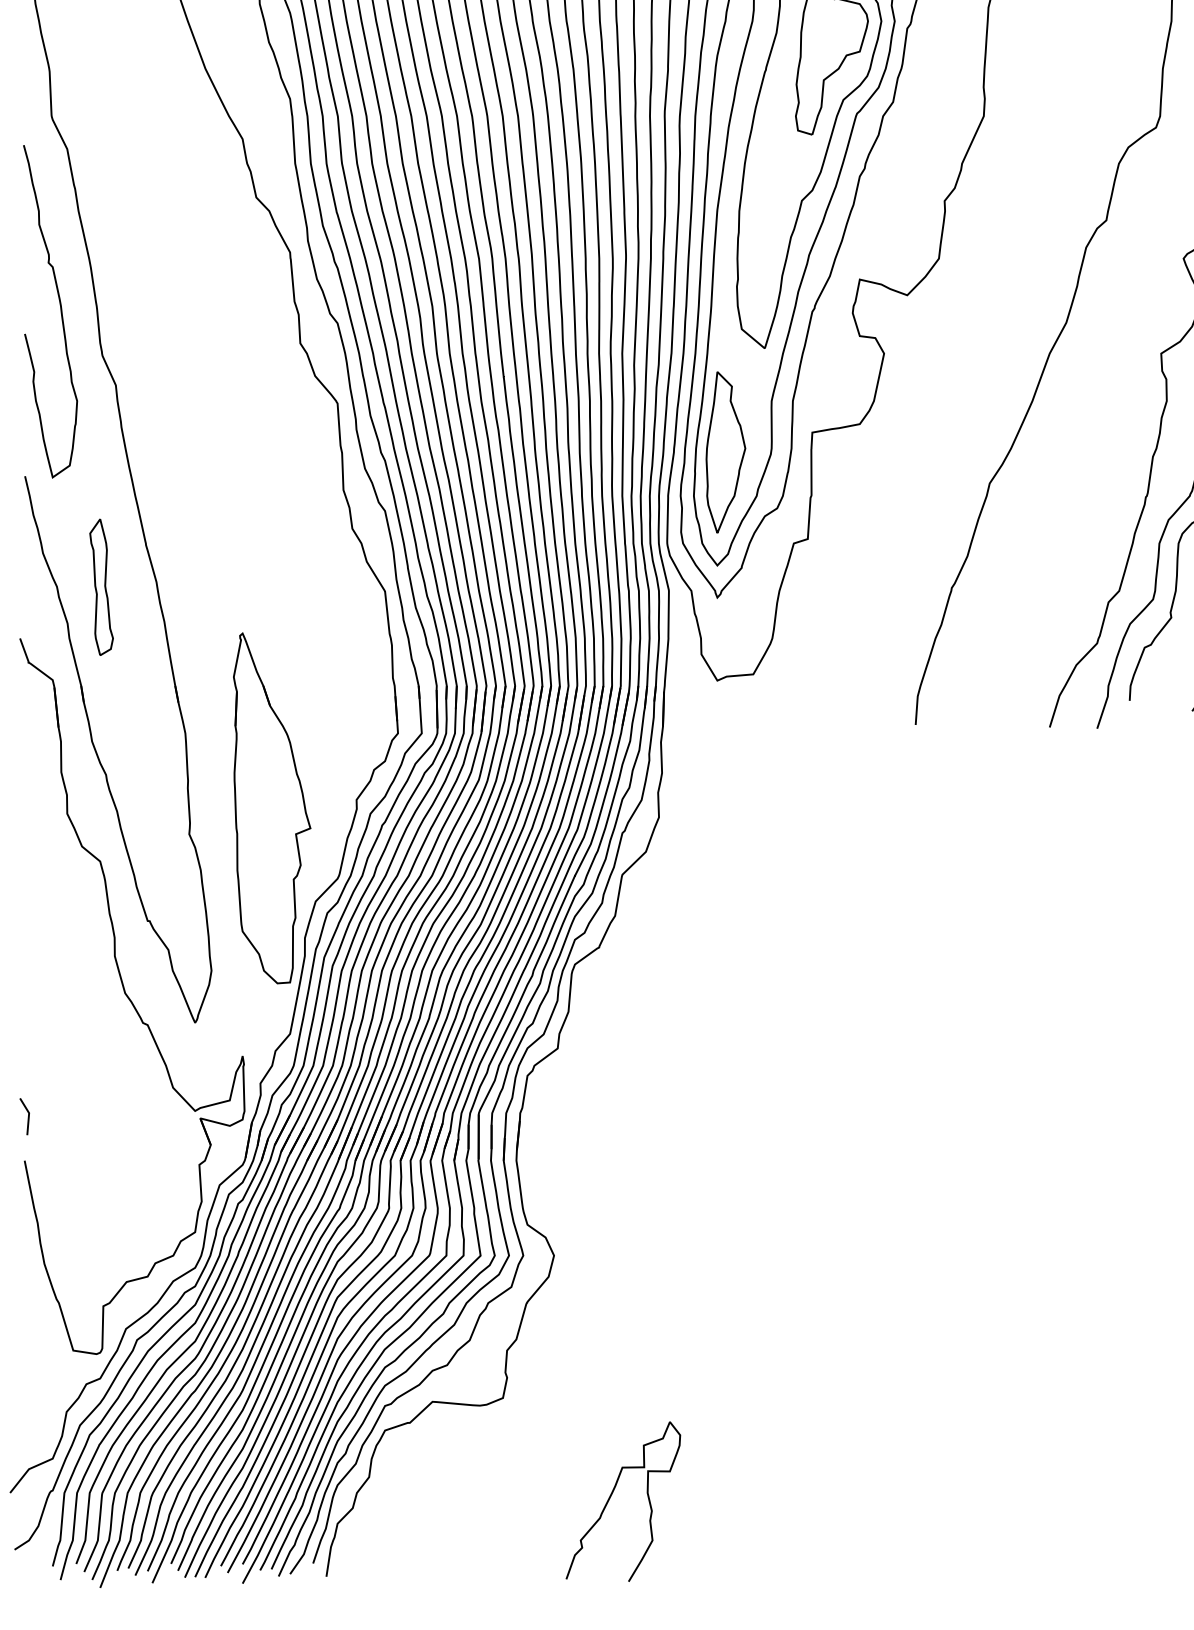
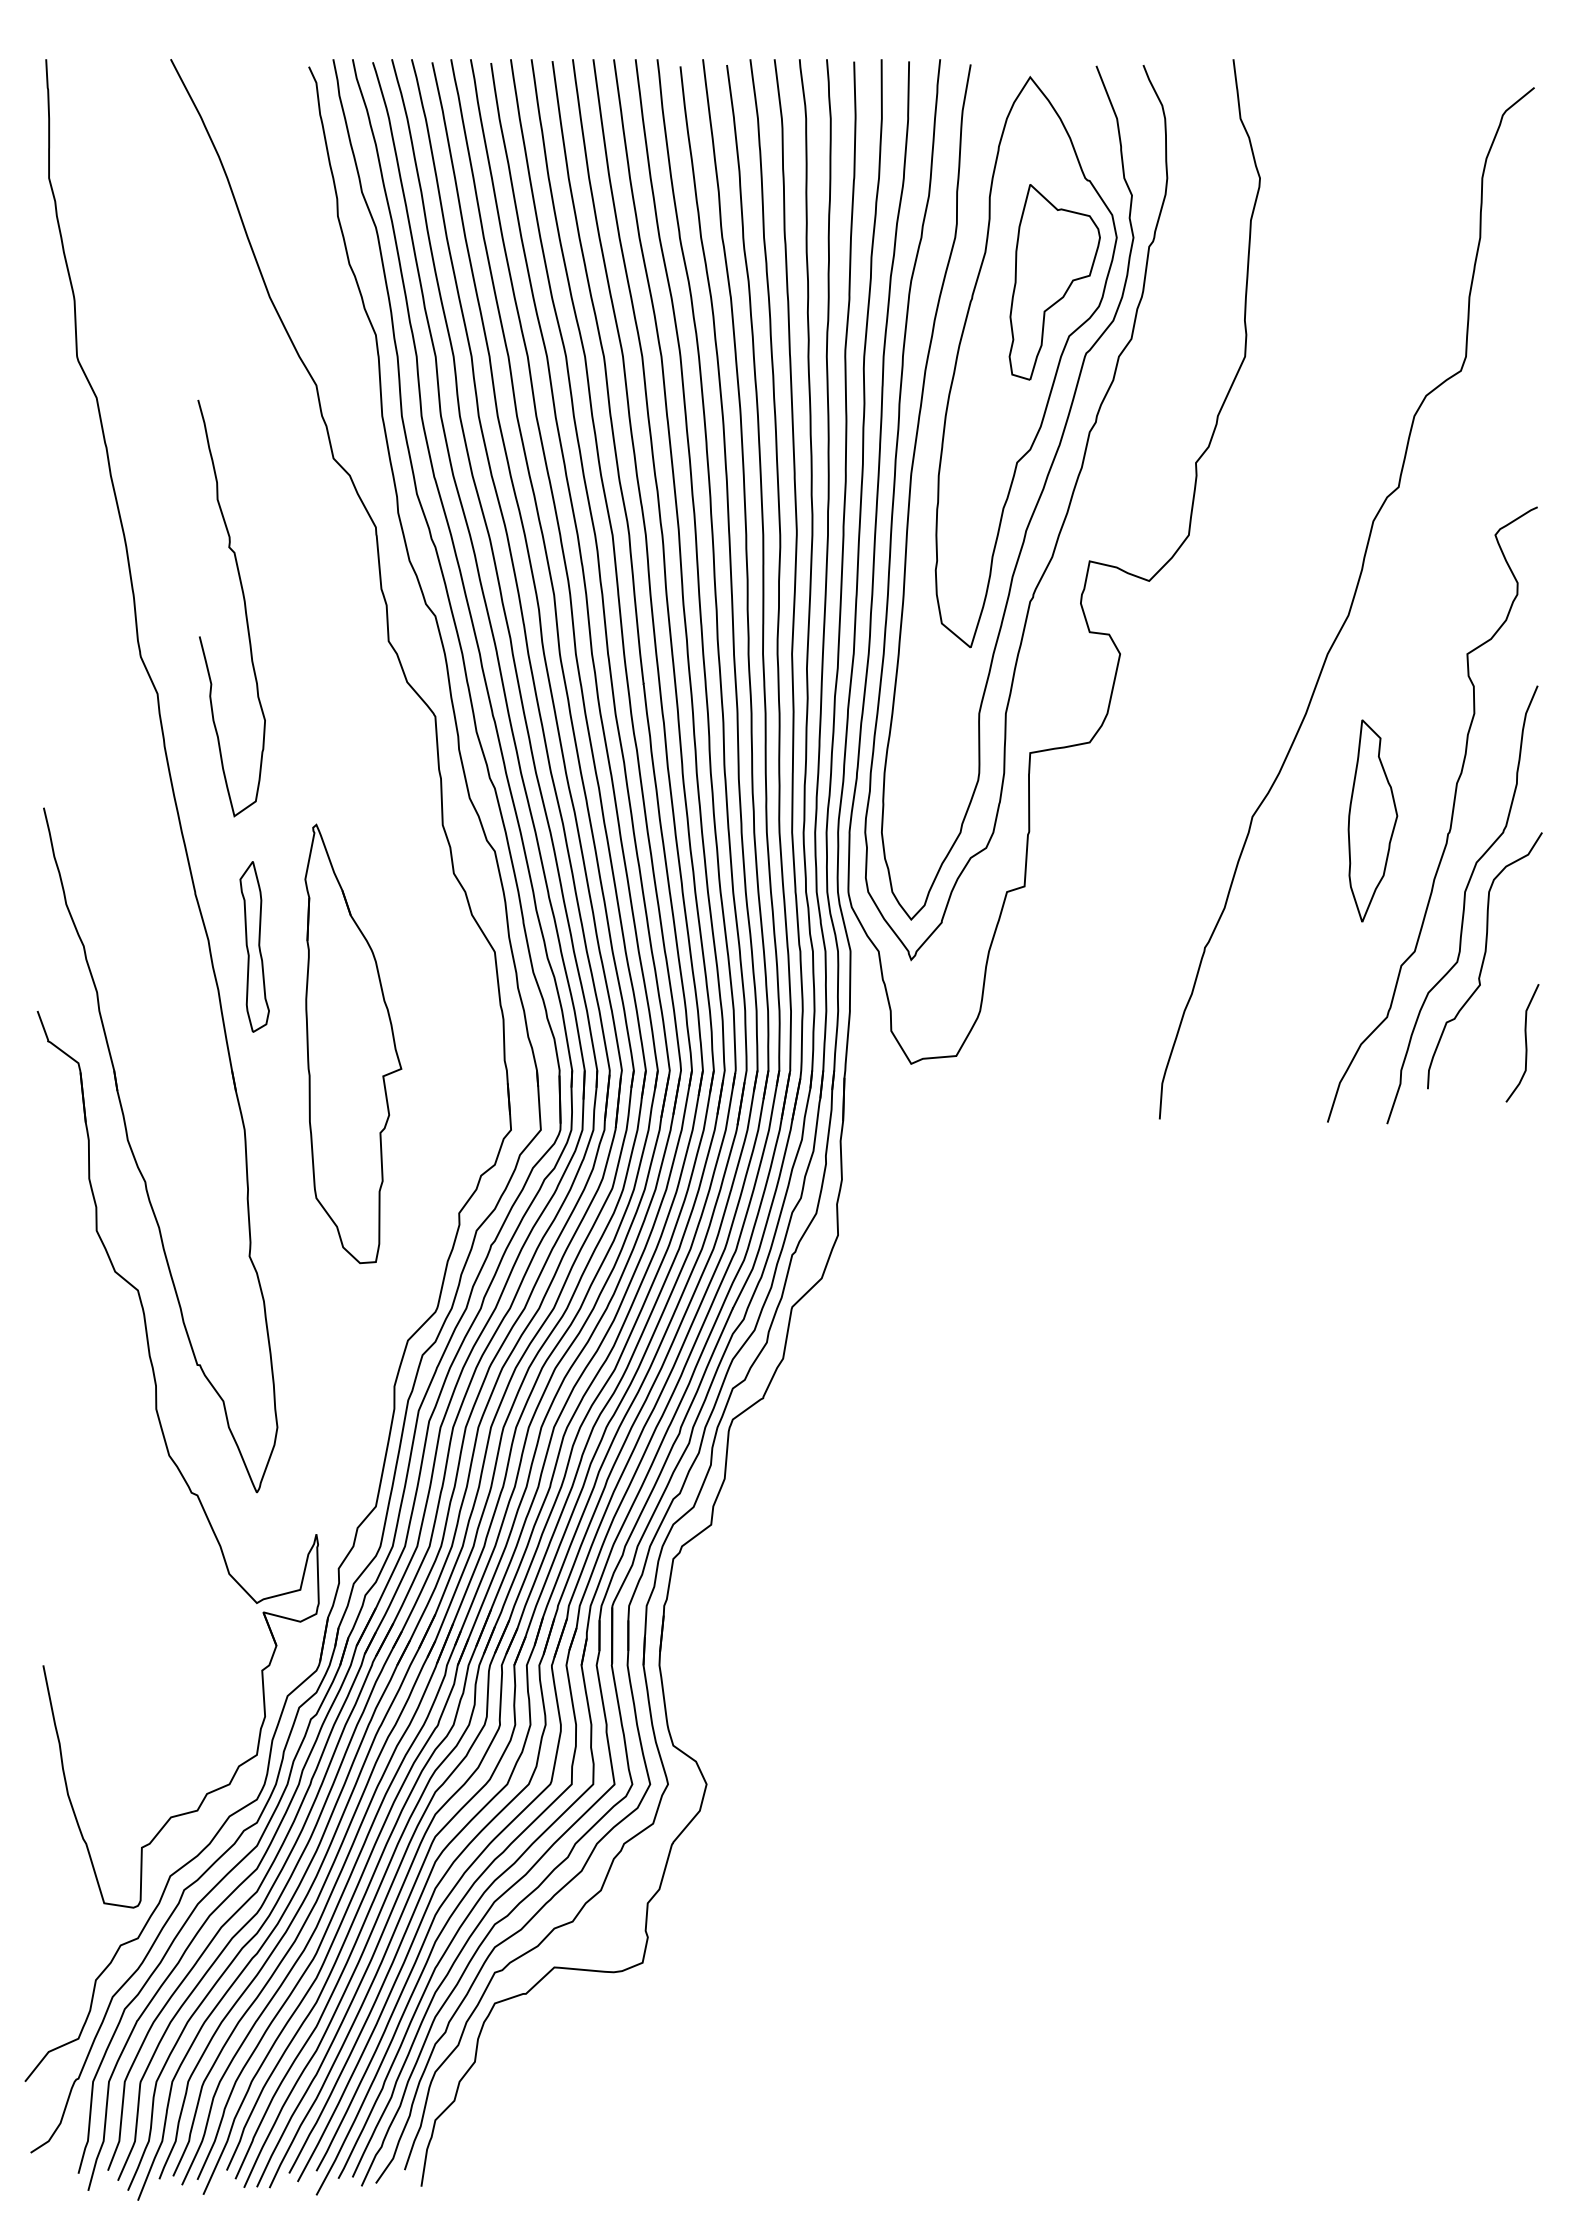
curve: (60, 311) -> (244, 608), moved
part: (725, 452) -> (1372, 820), moved
part: (101, 586) -> (254, 946), moved
part: (272, 808) -> (353, 1043), moved
line: (28, 1116) -> (47, 1610), removed
curve: (611, 1496) -> (778, 2085), removed

